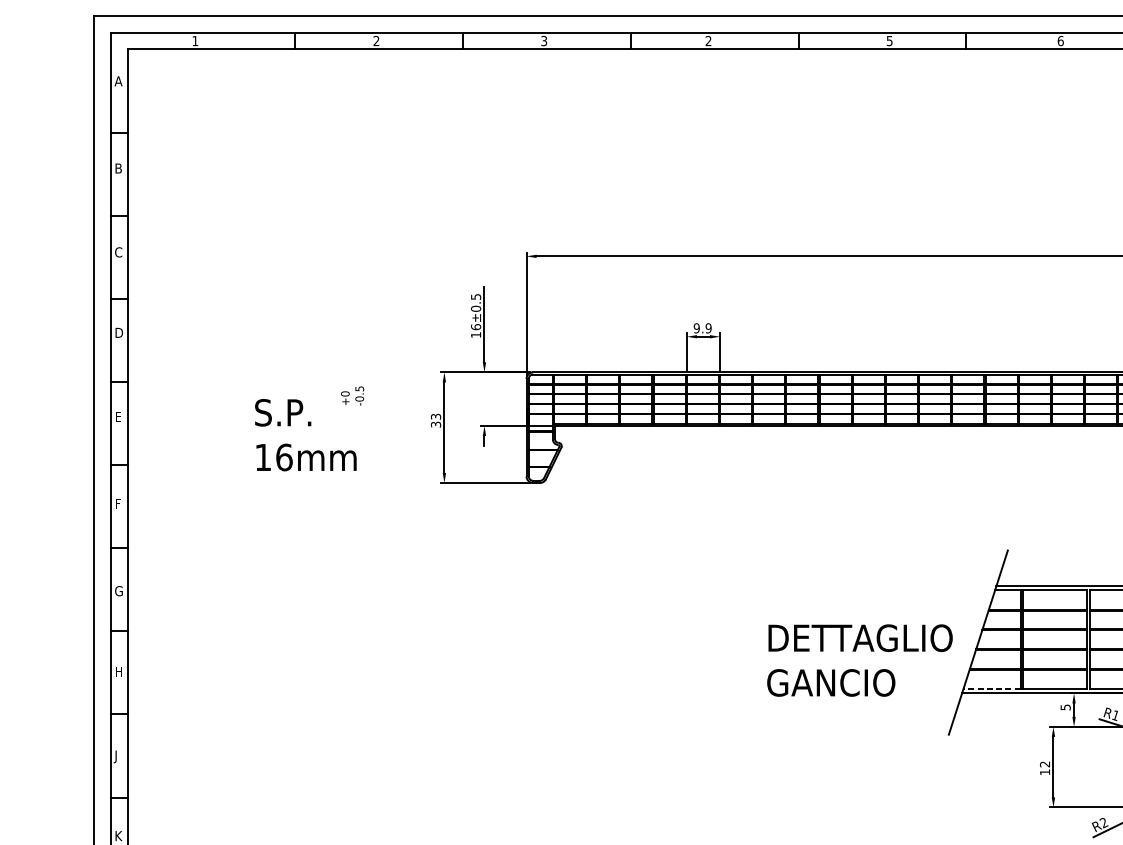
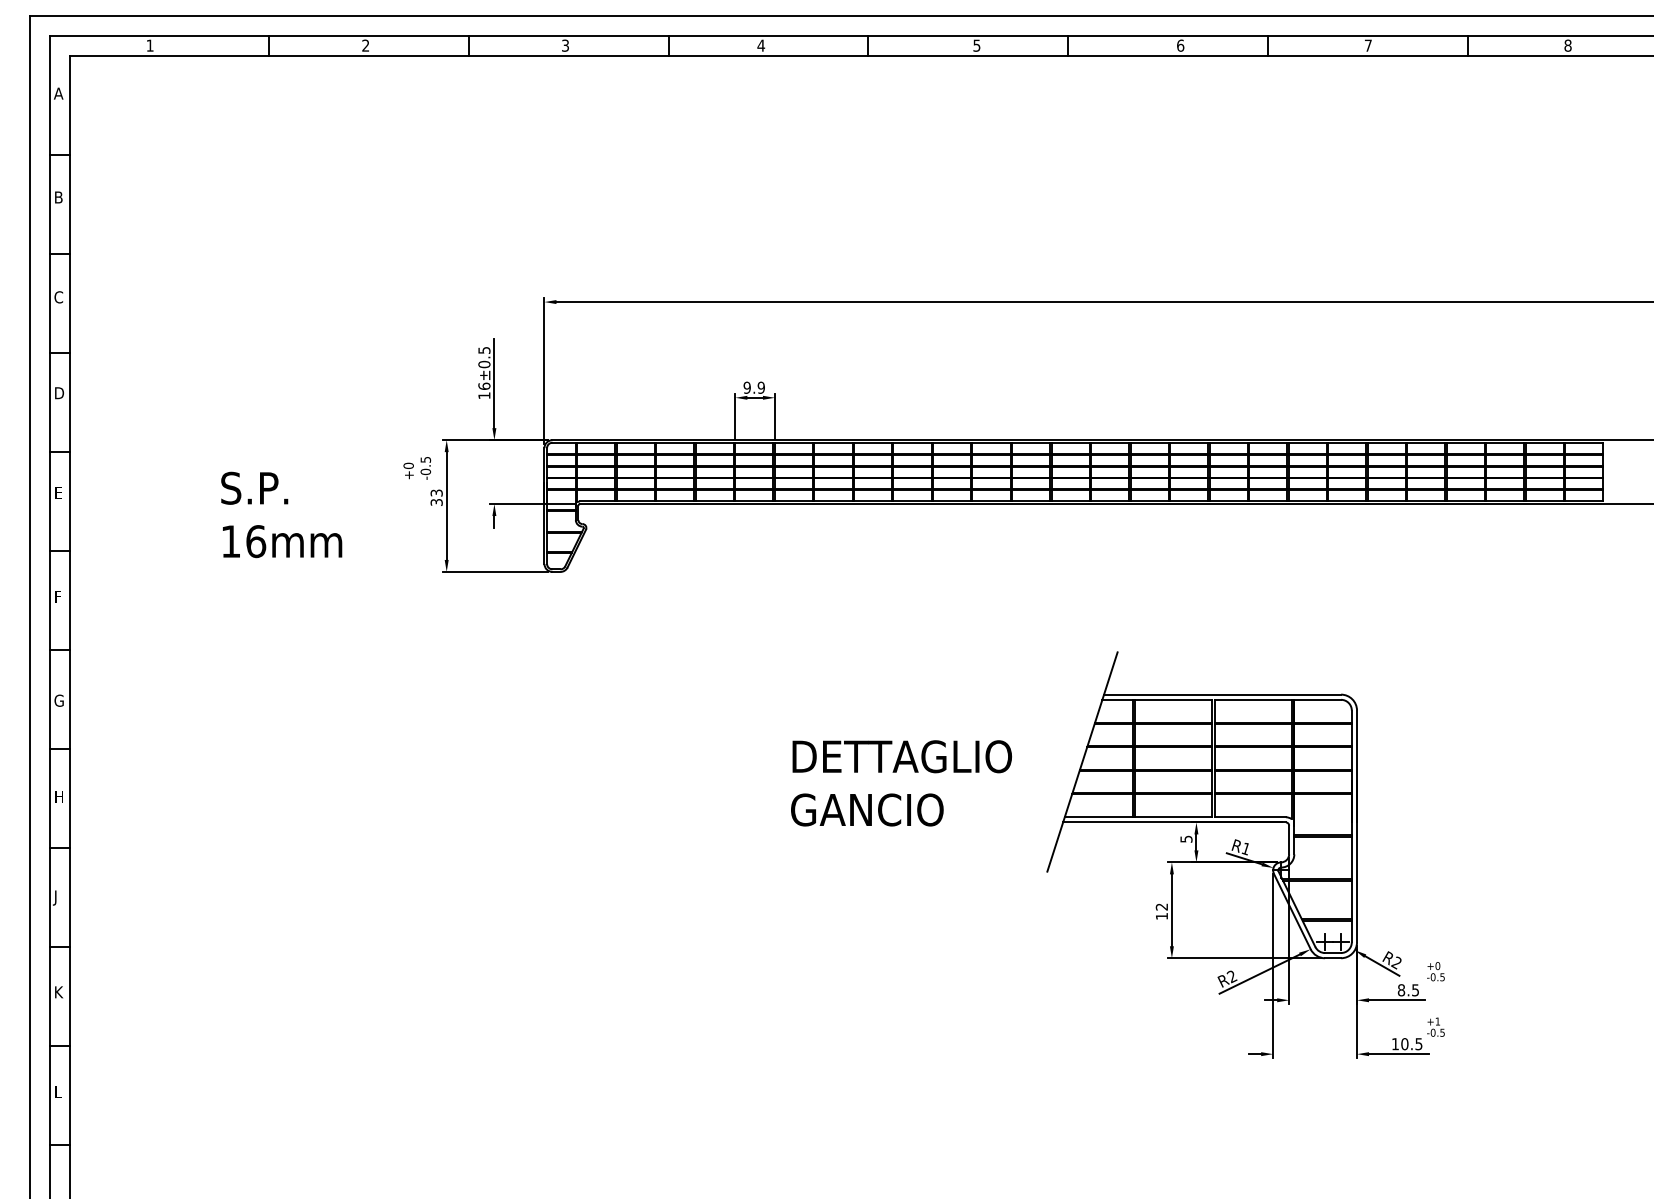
text: (708, 40) -> (761, 45), 2 -> 4
text: (352, 396) -> (417, 468), moved
text: (859, 660) -> (901, 783), moved
line: (991, 689) -> (1098, 817), dashed -> solid

